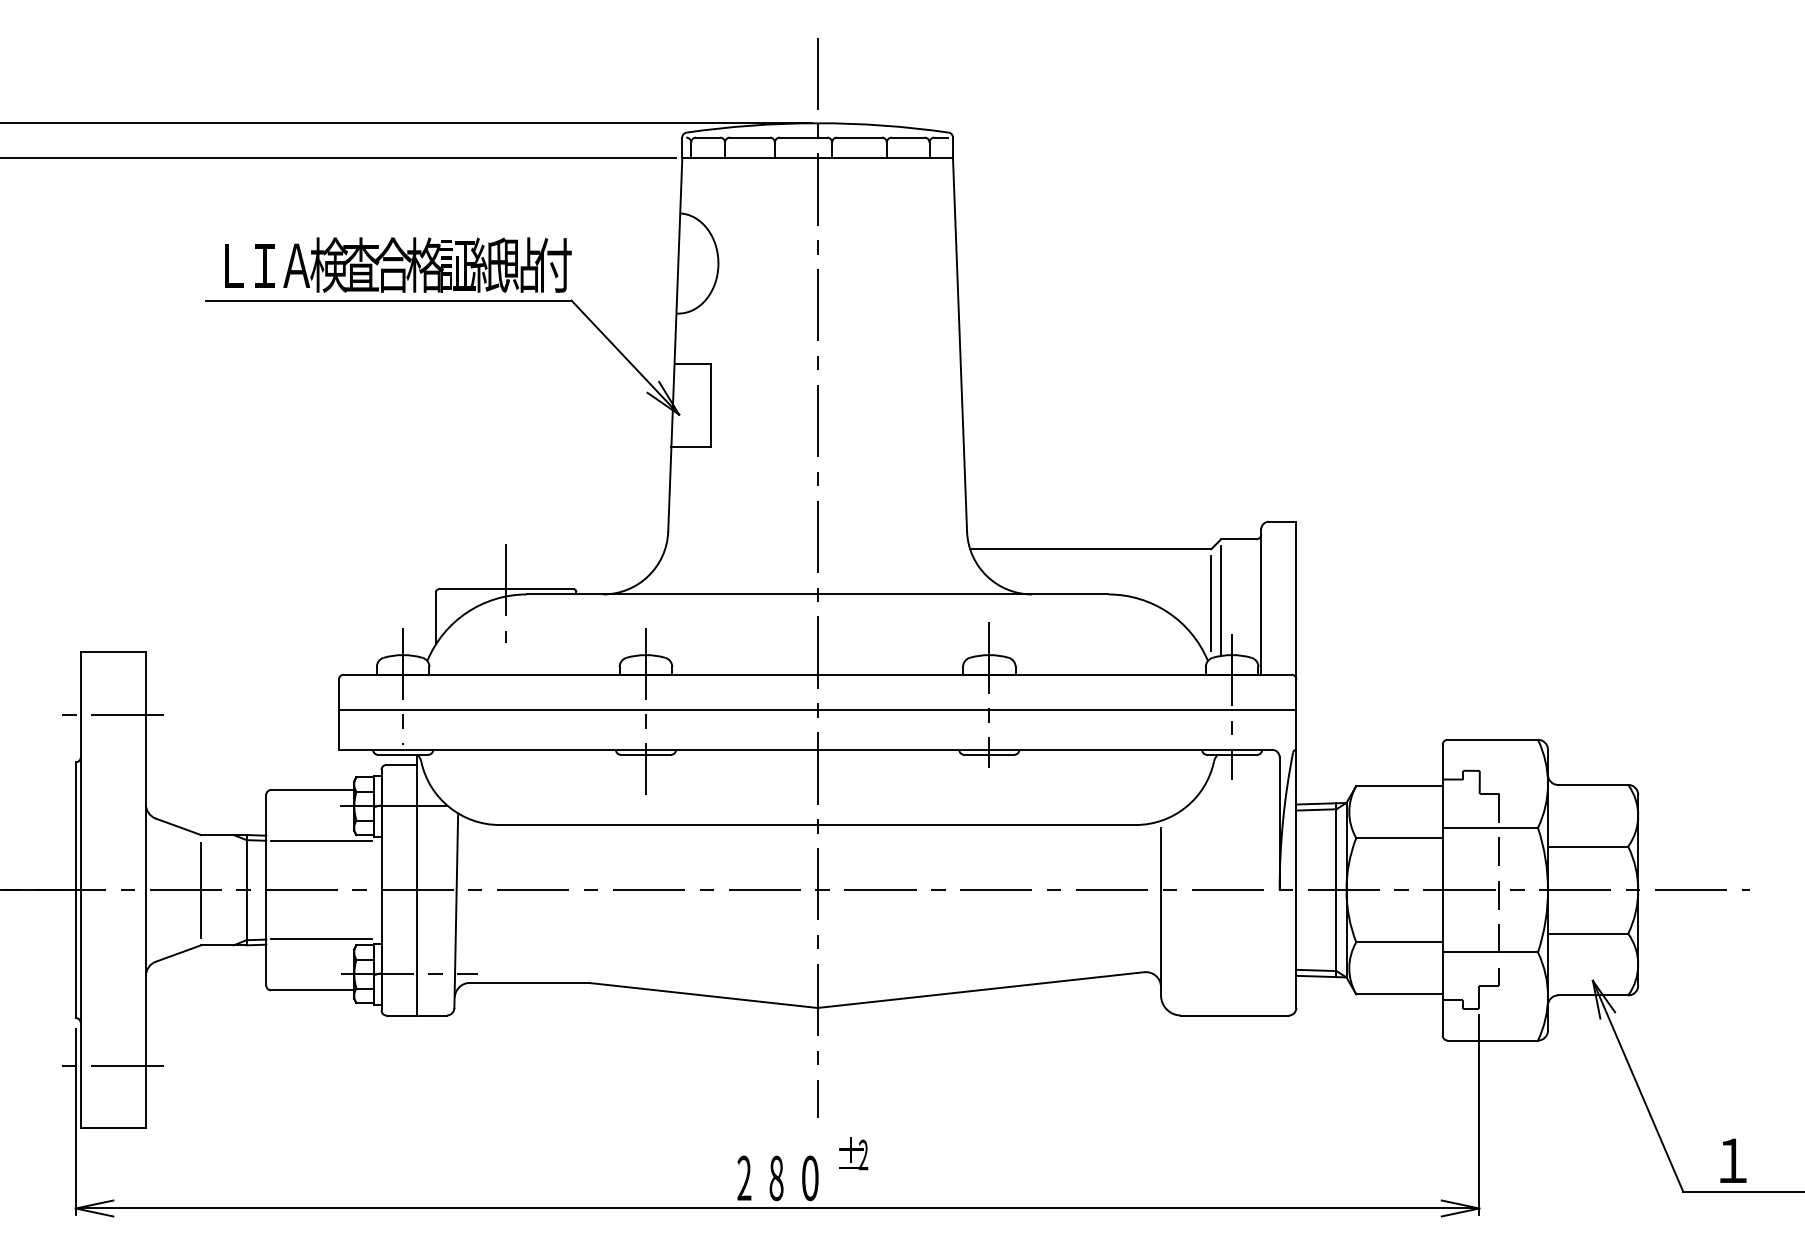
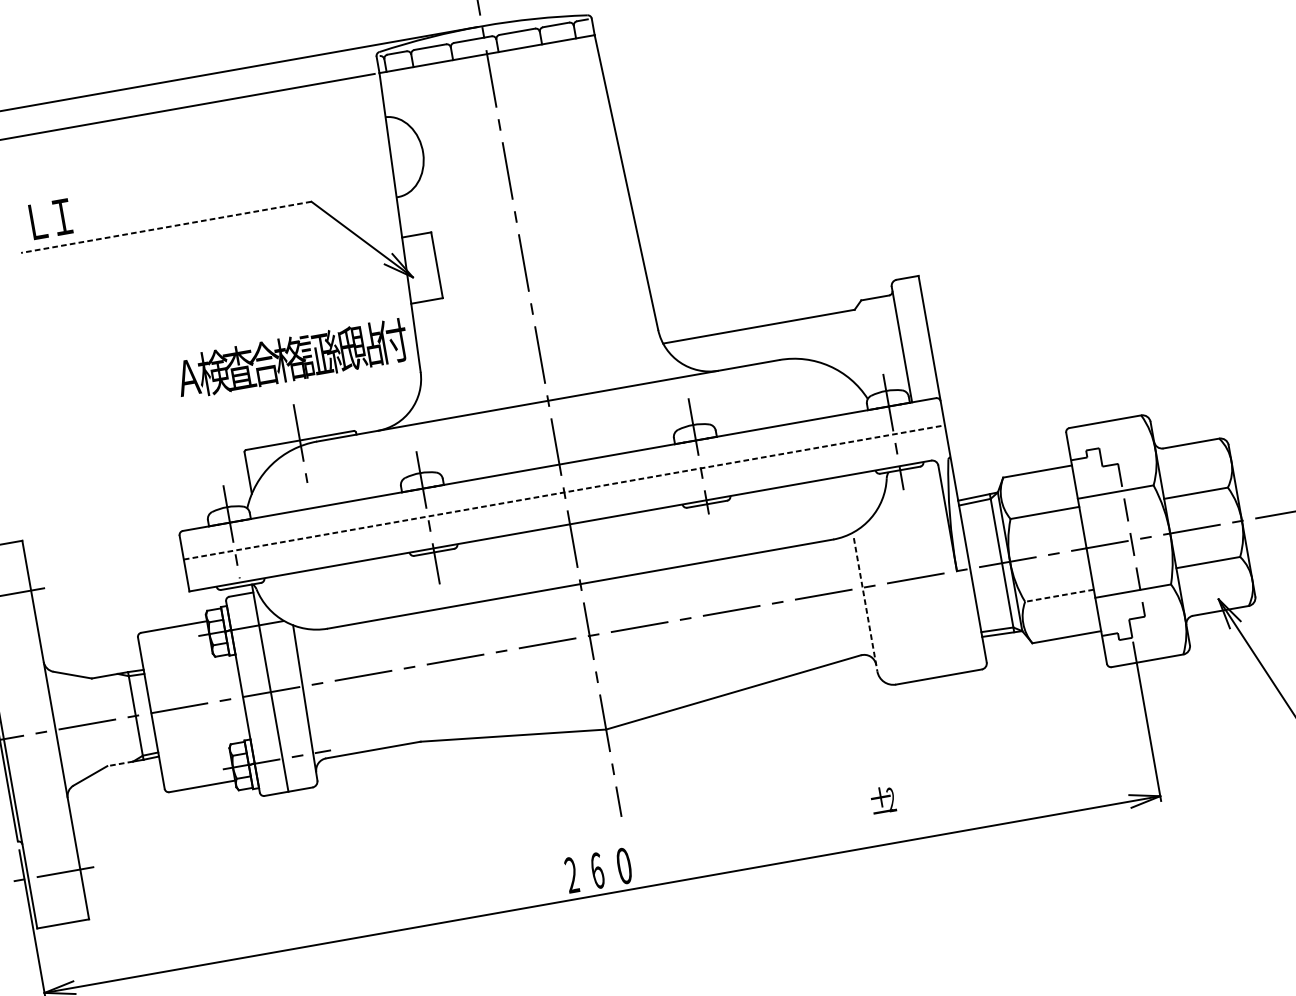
text: (427, 264) -> (292, 358), moved
line: (388, 300) -> (165, 227), solid -> dashed
line: (1221, 600) -> (870, 349), removed
line: (1211, 603) -> (862, 352), removed
line: (817, 709) -> (564, 492), solid -> dashed
line: (321, 841) -> (188, 666), removed
line: (201, 890) -> (99, 722), removed
line: (1161, 911) -> (866, 604), solid -> dashed
line: (321, 939) -> (202, 744), removed
line: (1399, 942) -> (1059, 595), solid -> dashed
line: (216, 945) -> (119, 764), solid -> dashed
text: (853, 1153) -> (883, 799), moved
text: (776, 1178) -> (597, 870), 8 -> 6

